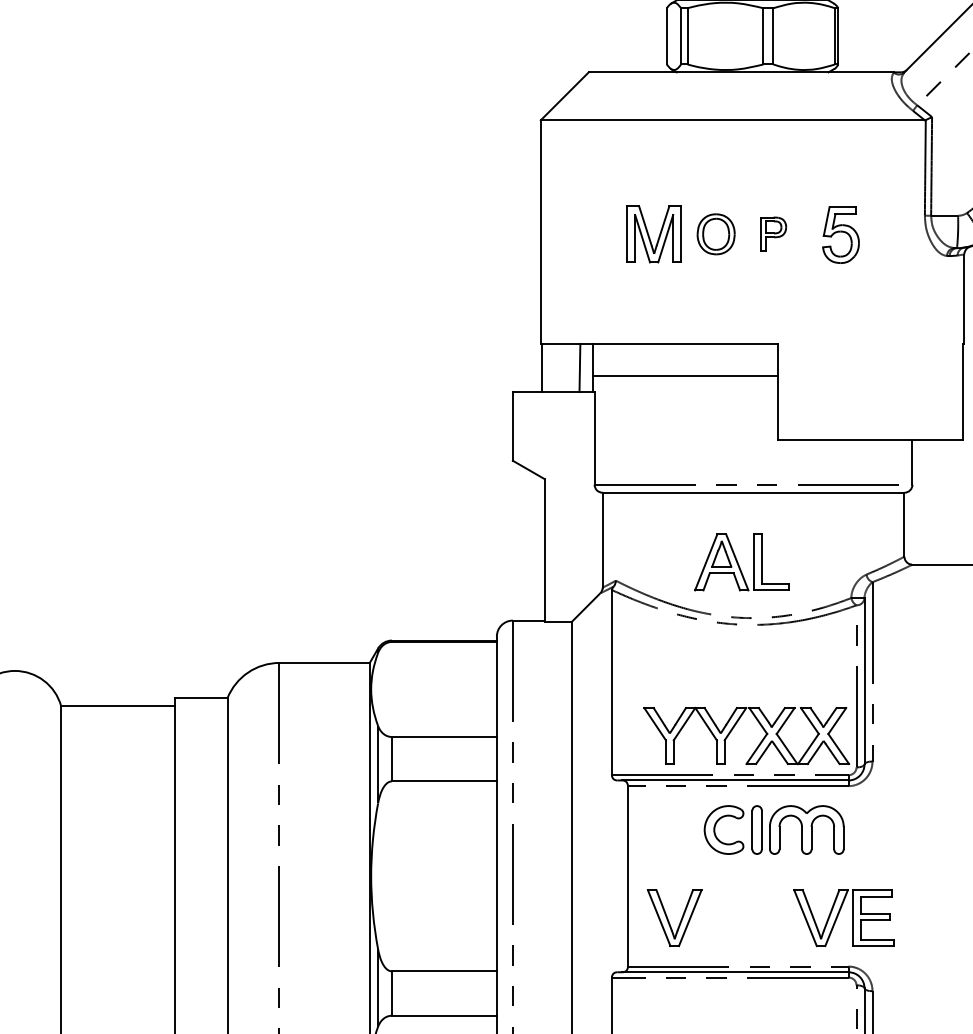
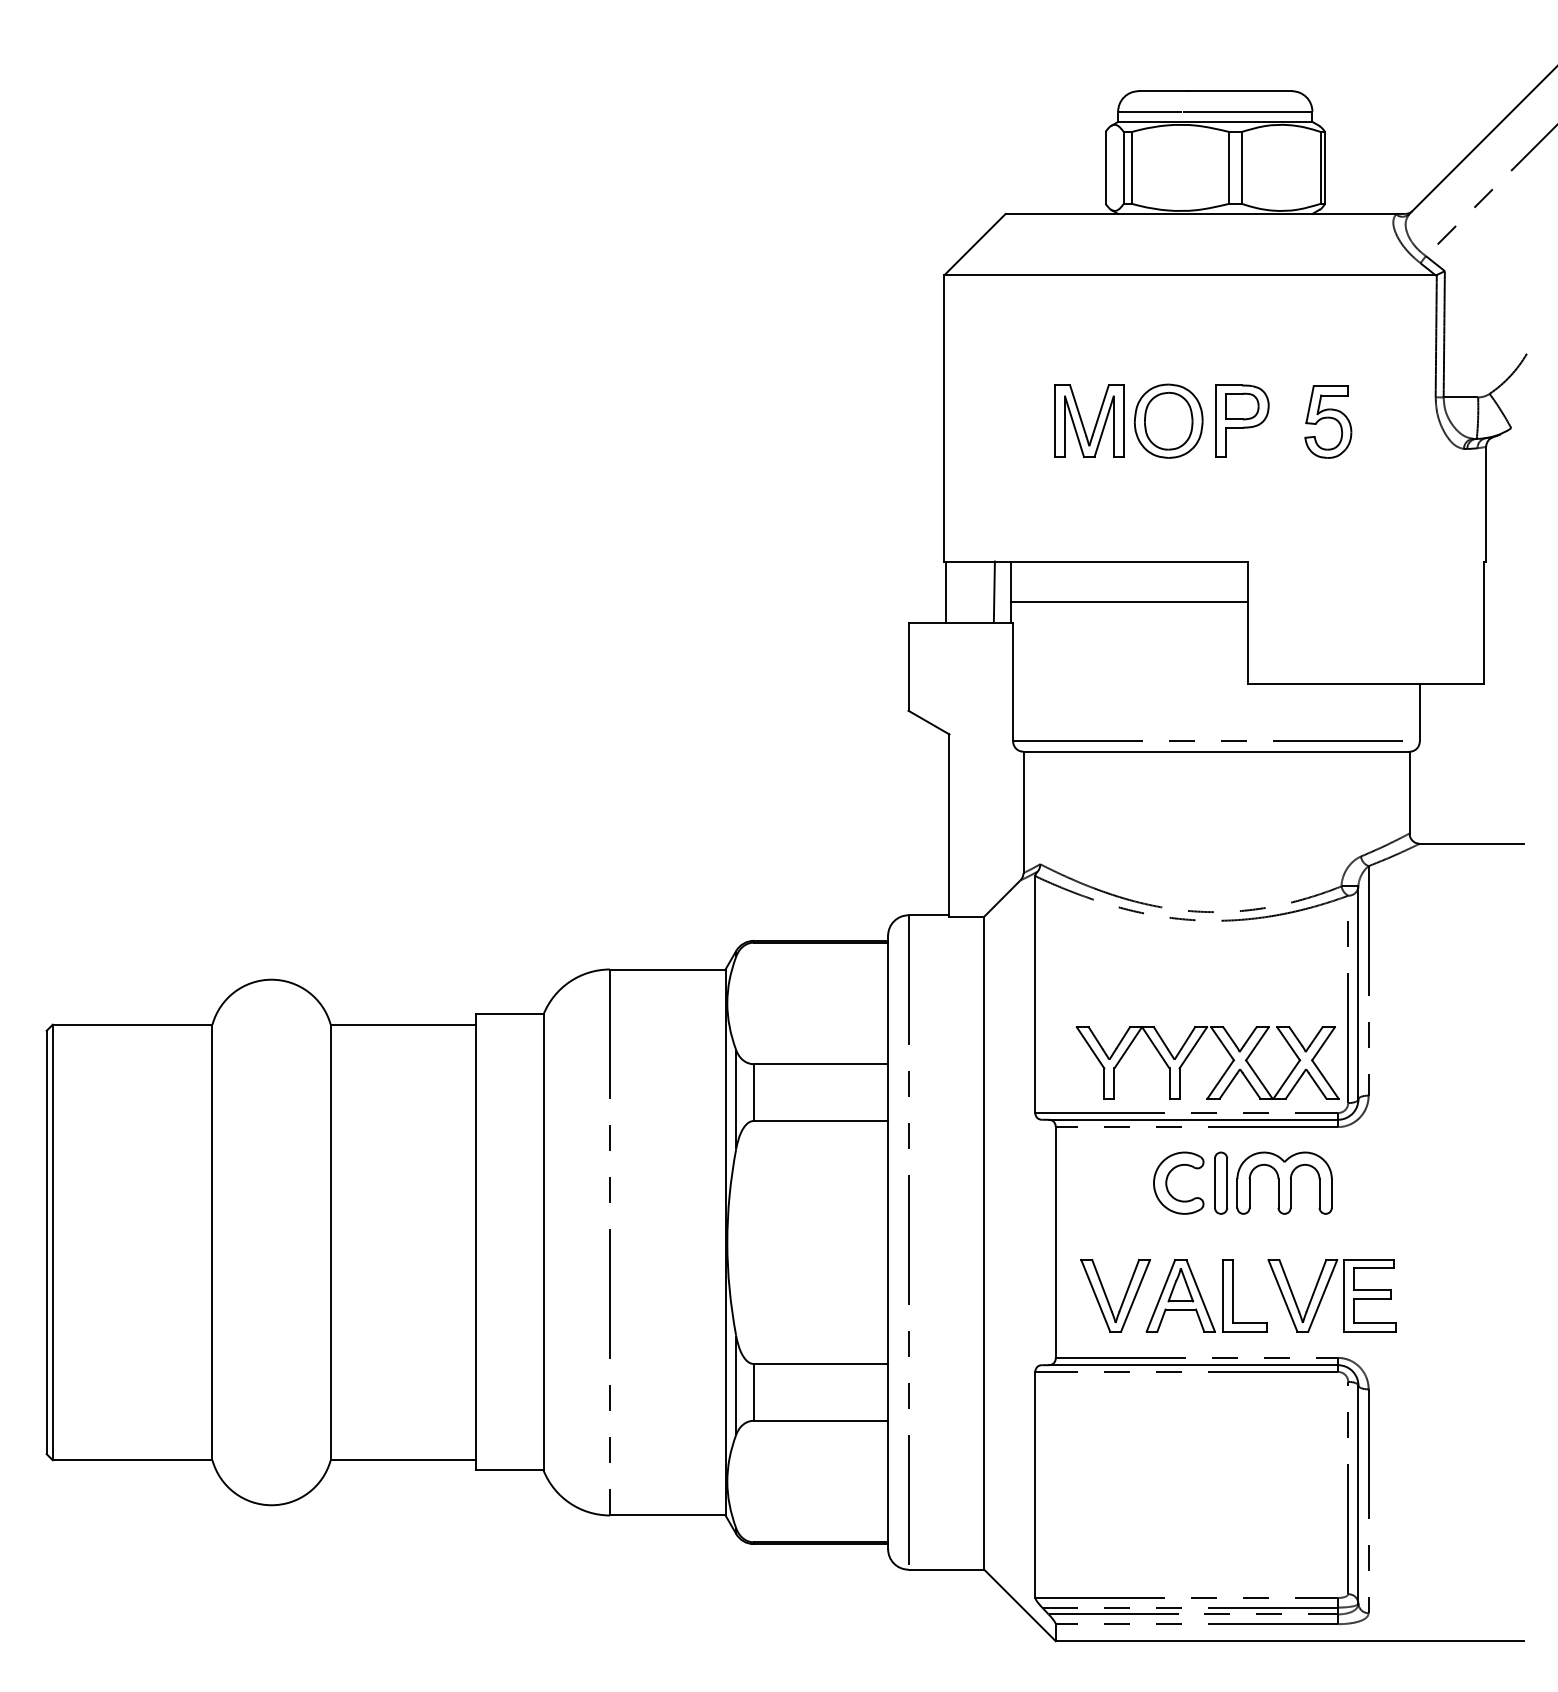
part: (716, 233) -> (1168, 420), size x1.43
part: (773, 233) -> (1242, 420), size x1.67
part: (741, 562) -> (1206, 1295), moved

